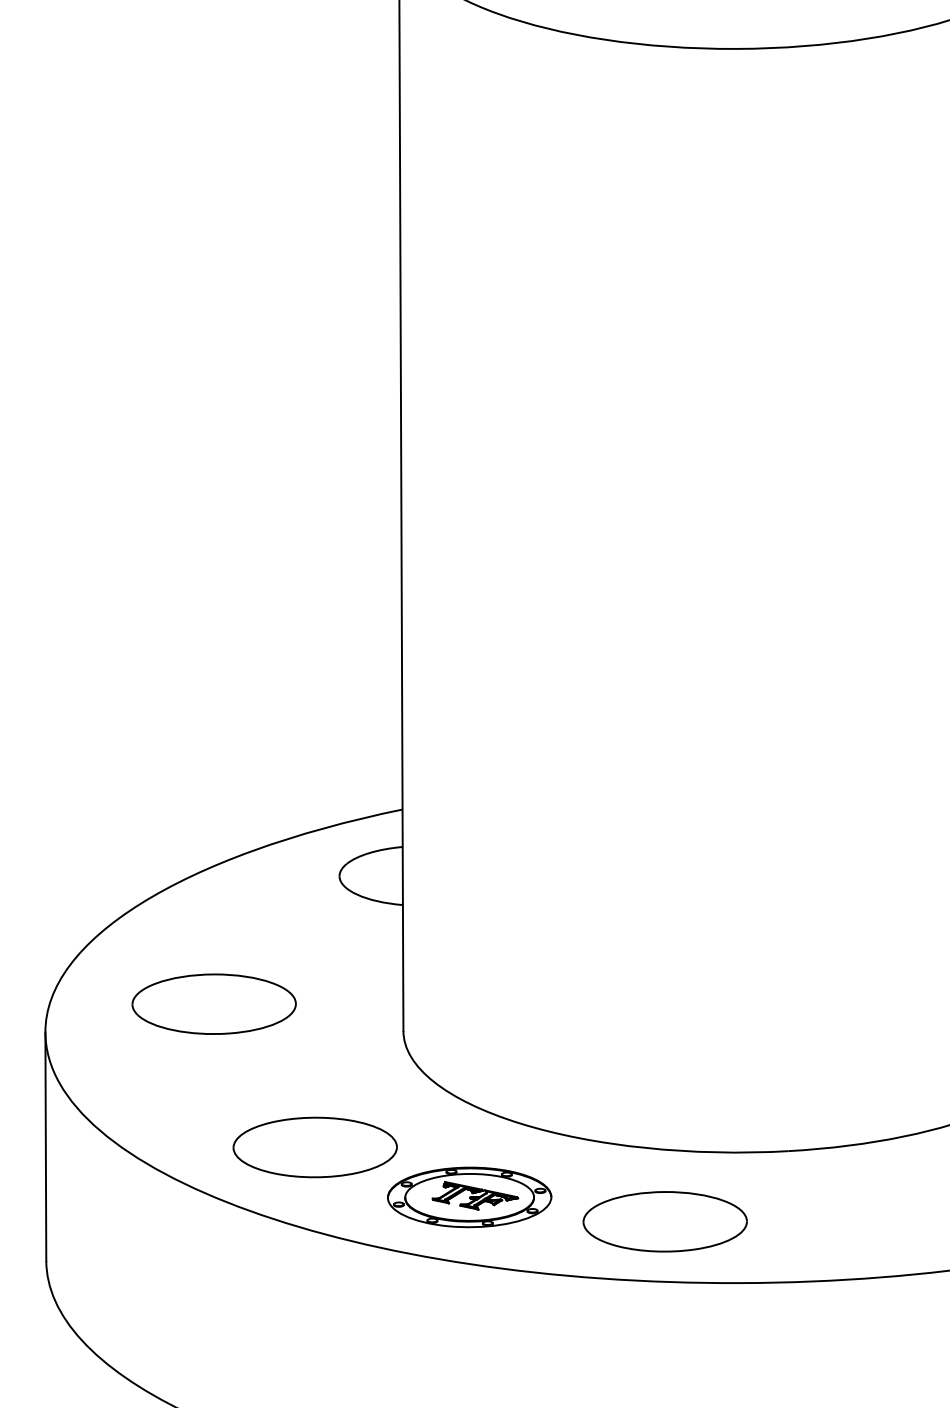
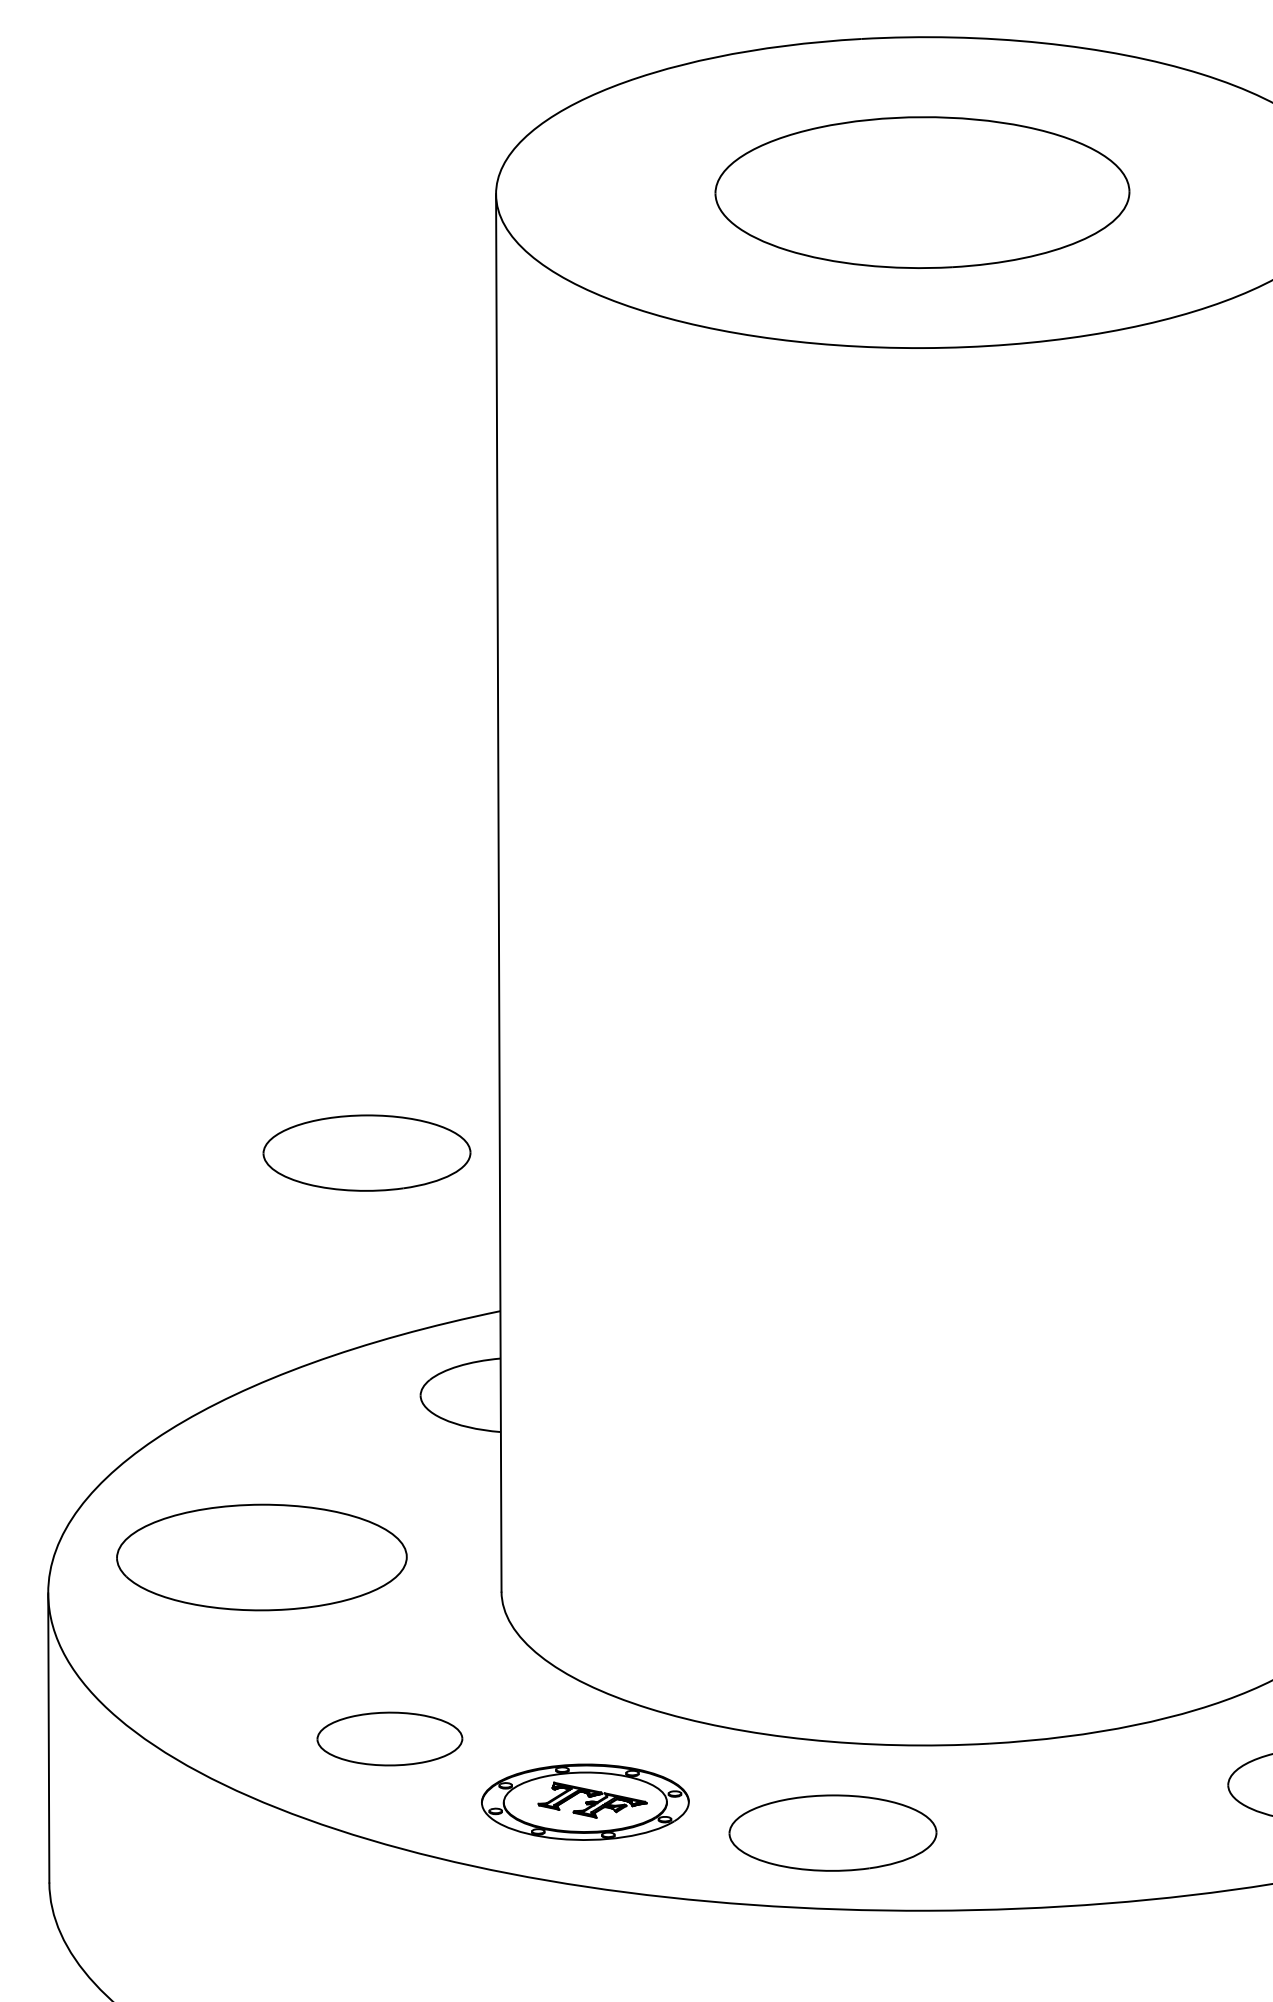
part: (296, 684) -> (366, 1152), added
part: (213, 1004) -> (261, 1557), size x1.4
part: (314, 1147) -> (389, 1738), size x0.7

